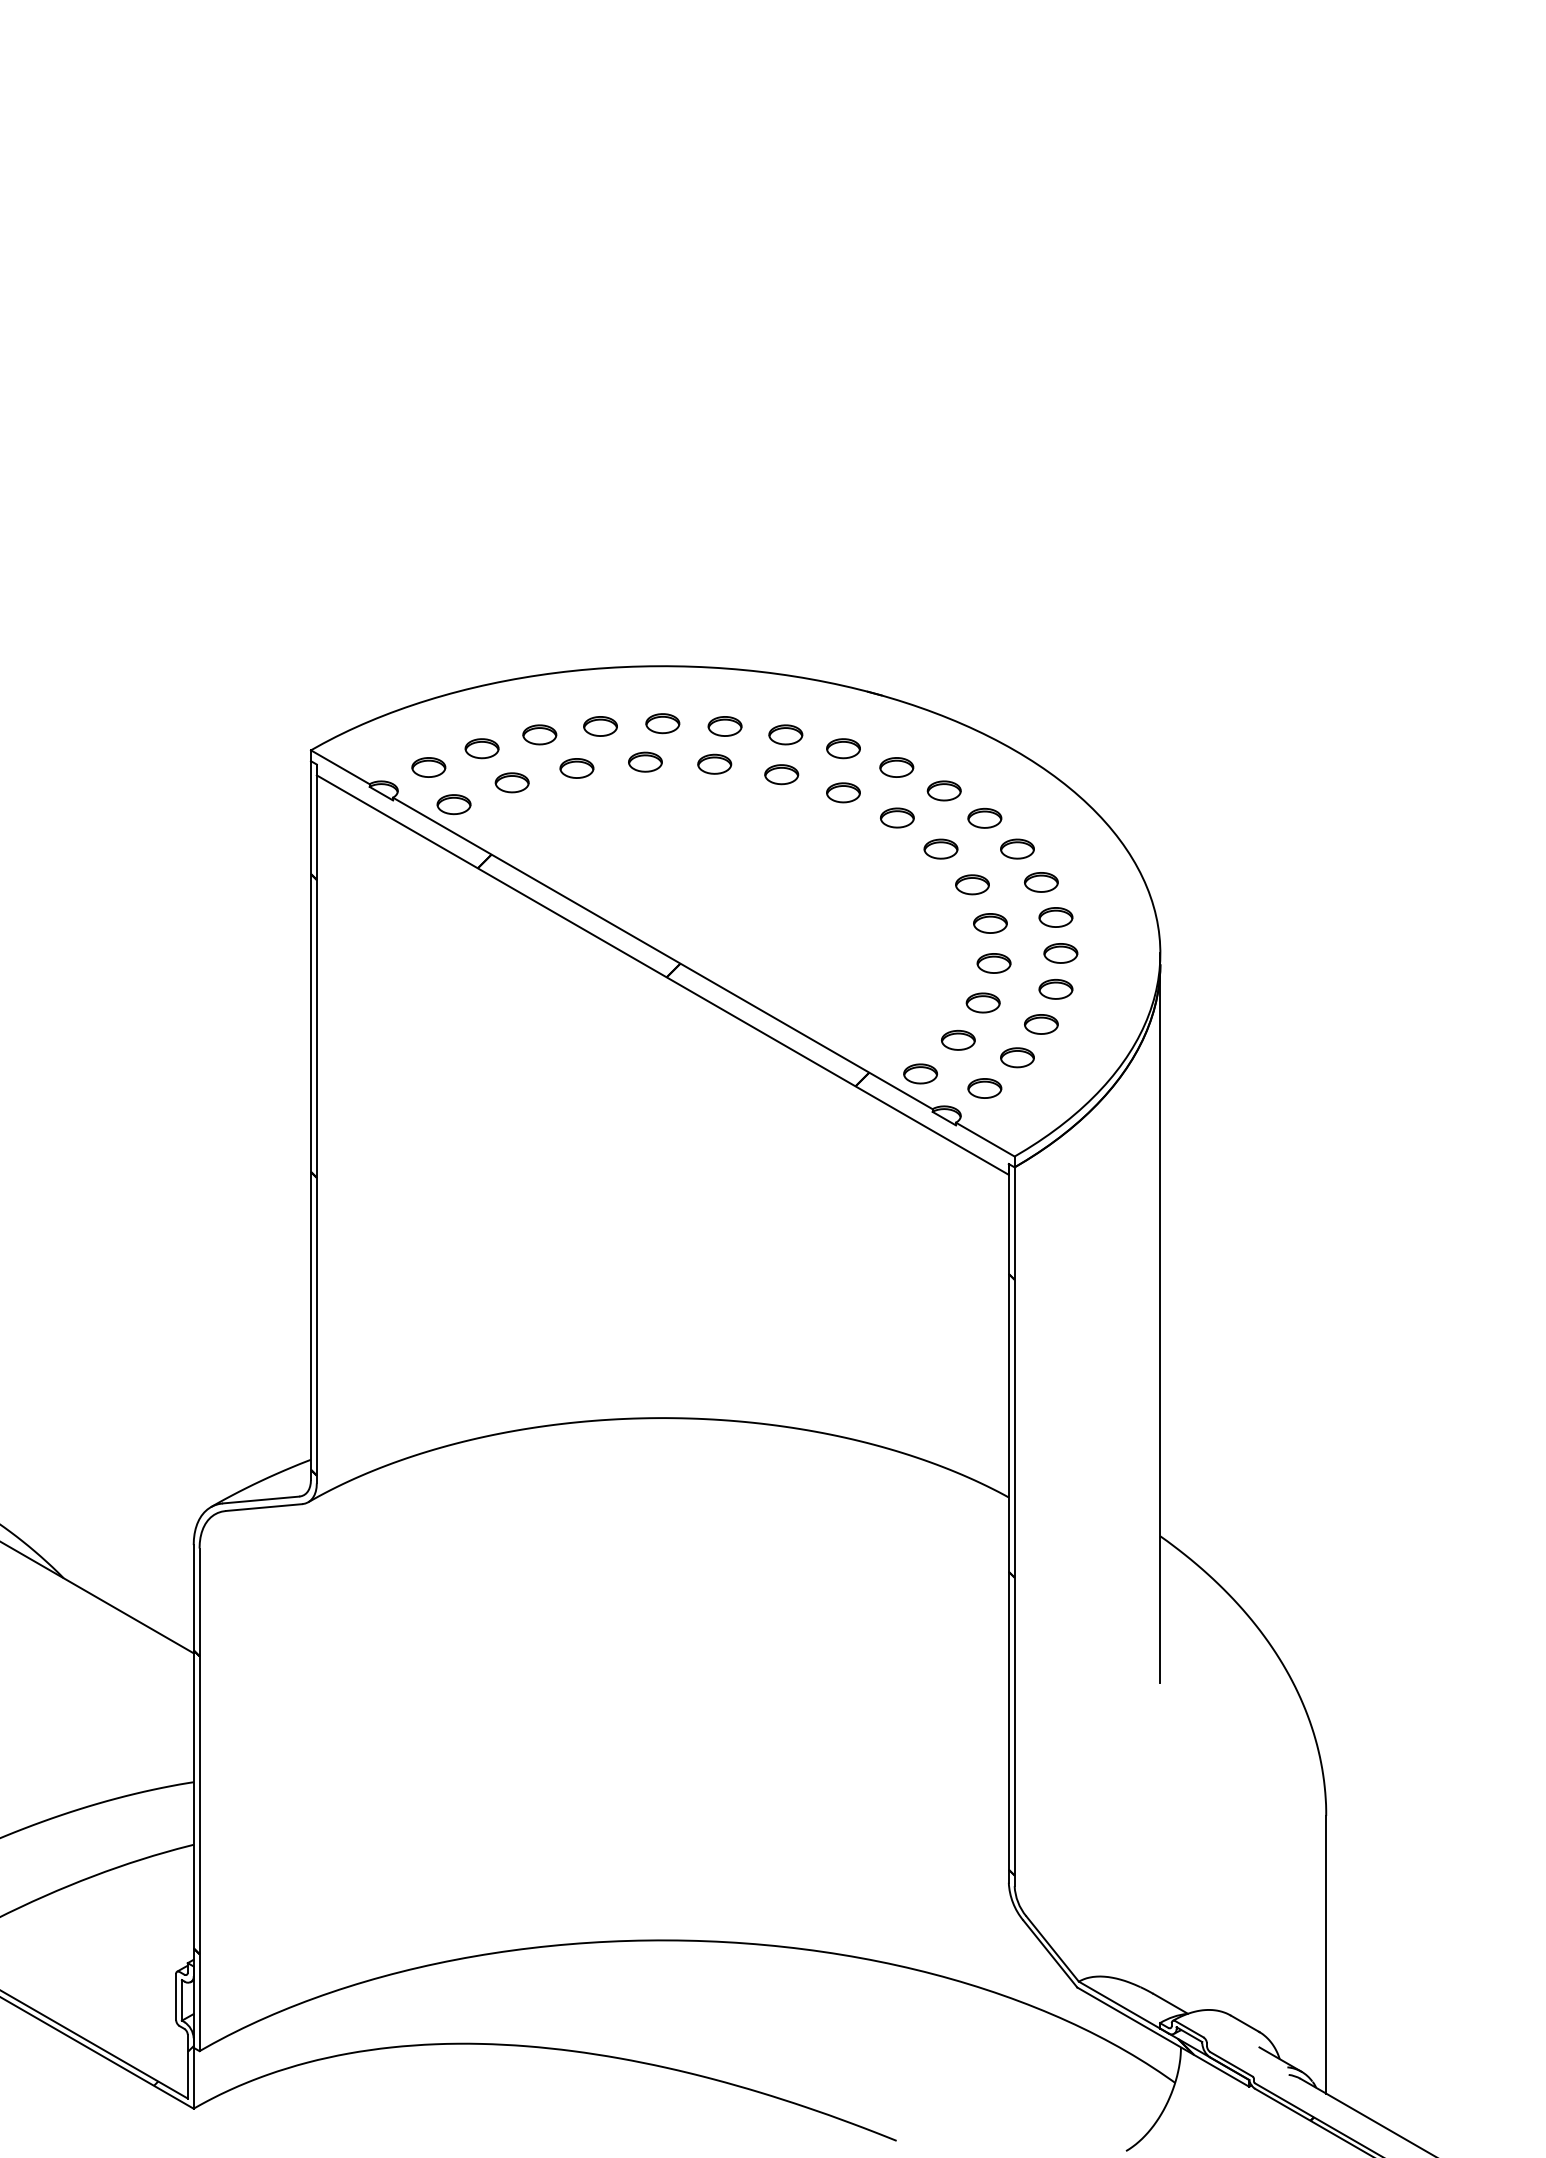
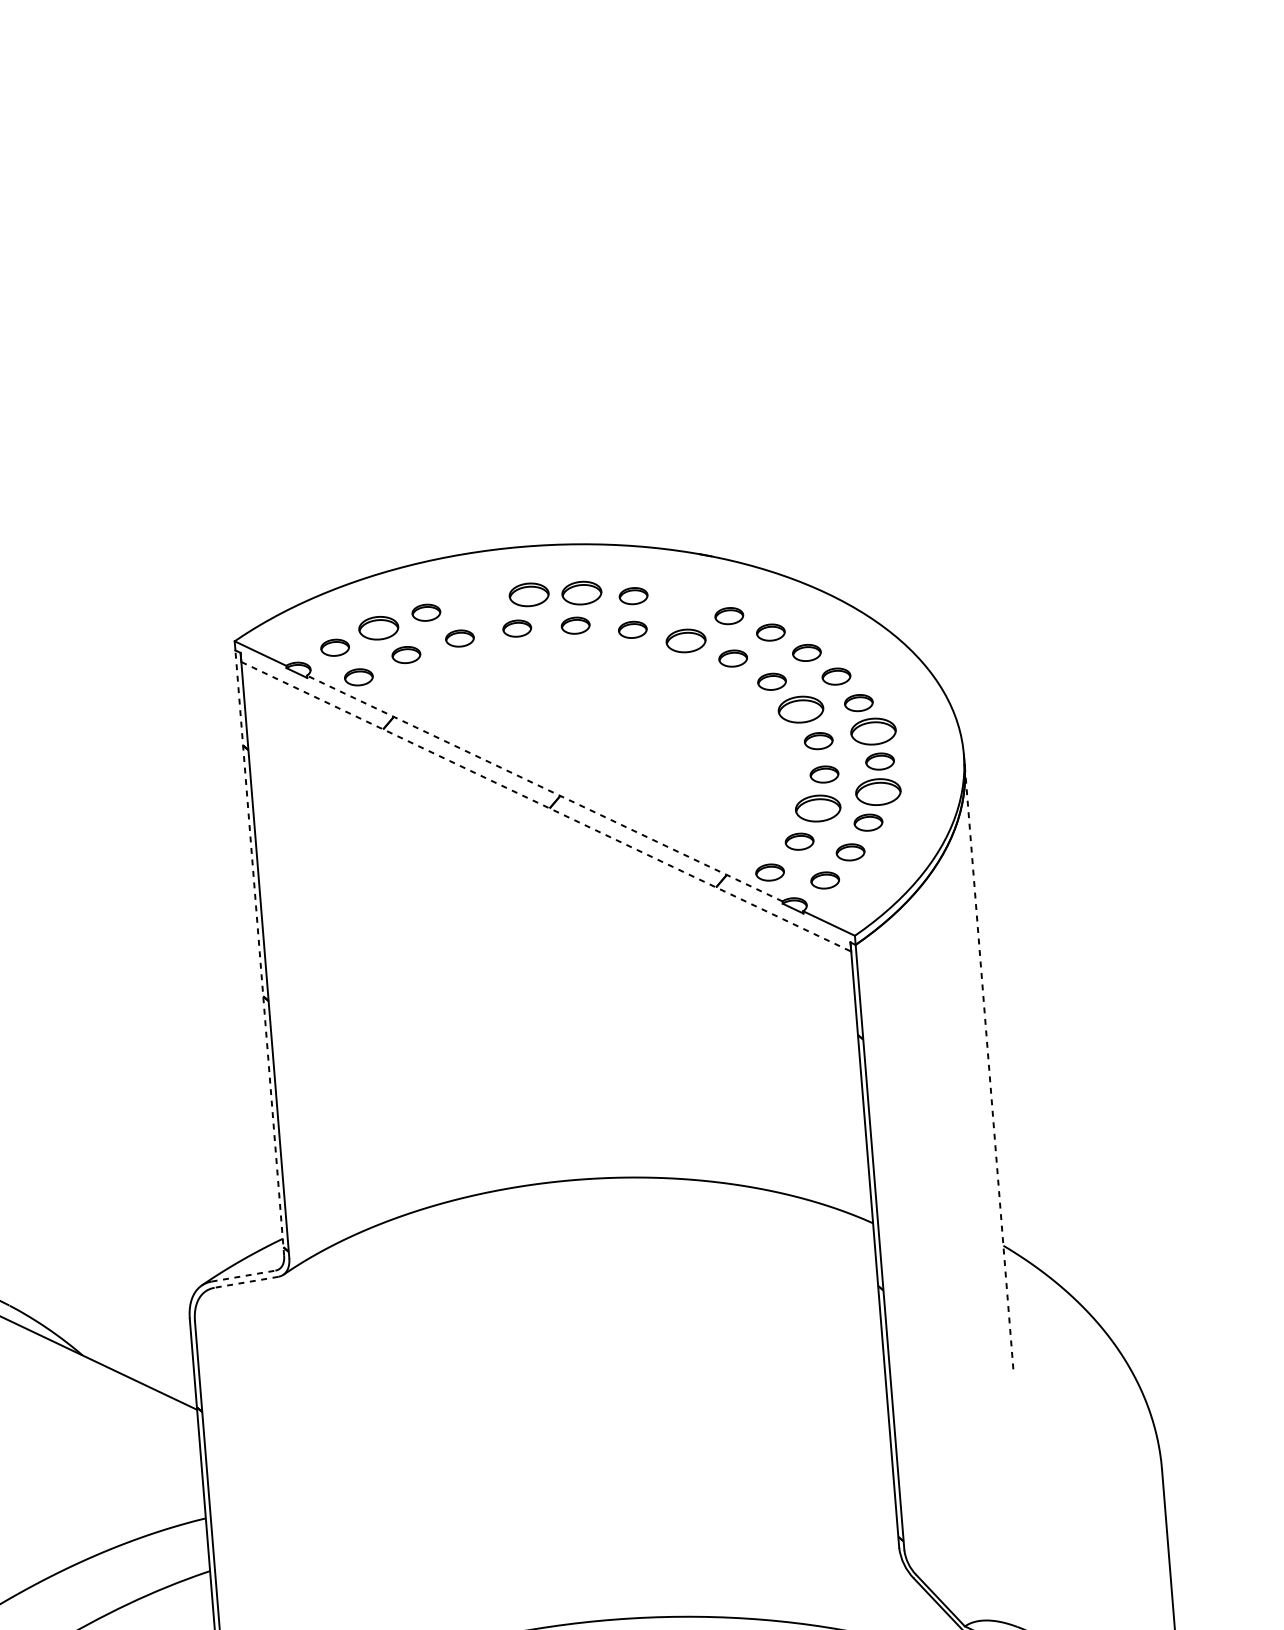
part: (662, 723) -> (528, 594), size x1.4
part: (600, 726) -> (476, 601), removed
part: (724, 726) -> (581, 593), size x1.4
part: (481, 748) -> (378, 628), size x1.4
part: (843, 748) -> (683, 603), removed
part: (843, 792) -> (686, 640), size x1.4
part: (972, 884) -> (800, 709), size x1.6
part: (1055, 917) -> (873, 731), size x1.6
line: (662, 953) -> (544, 788), solid -> dashed
line: (663, 975) -> (546, 807), solid -> dashed
part: (1055, 989) -> (878, 792), size x1.6
part: (982, 1002) -> (817, 808), size x1.6
line: (310, 1120) -> (259, 953), solid -> dashed
line: (1160, 1323) -> (989, 1066), solid -> dashed
line: (261, 1499) -> (243, 1275), solid -> dashed
line: (263, 1507) -> (246, 1282), solid -> dashed

